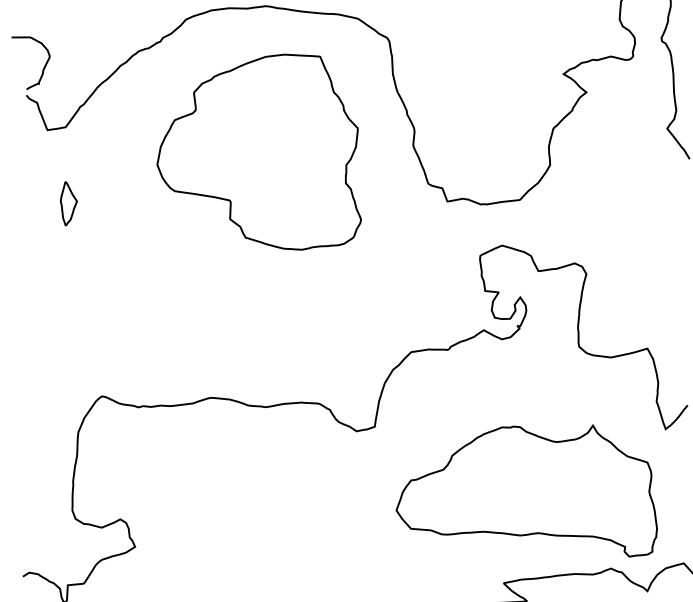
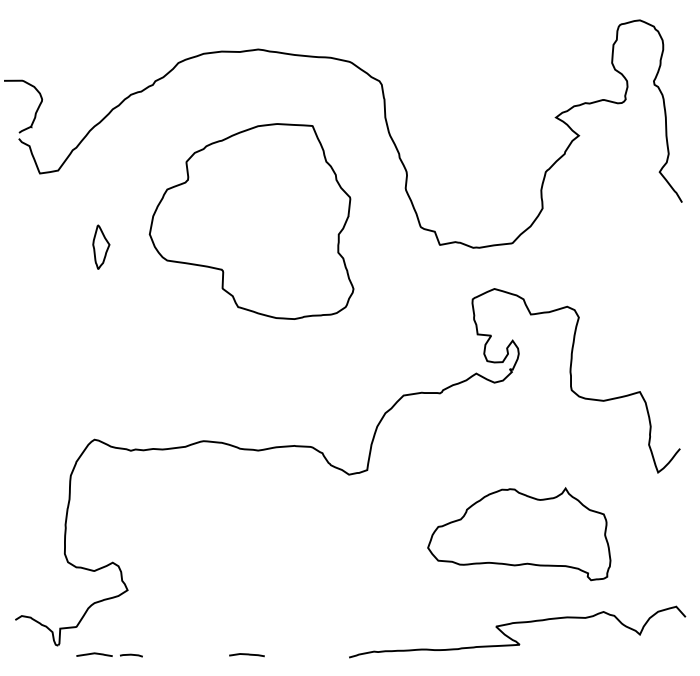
part: (259, 152) -> (251, 221), moved
part: (69, 203) -> (101, 246), moved
part: (527, 490) -> (519, 533), size x0.7

